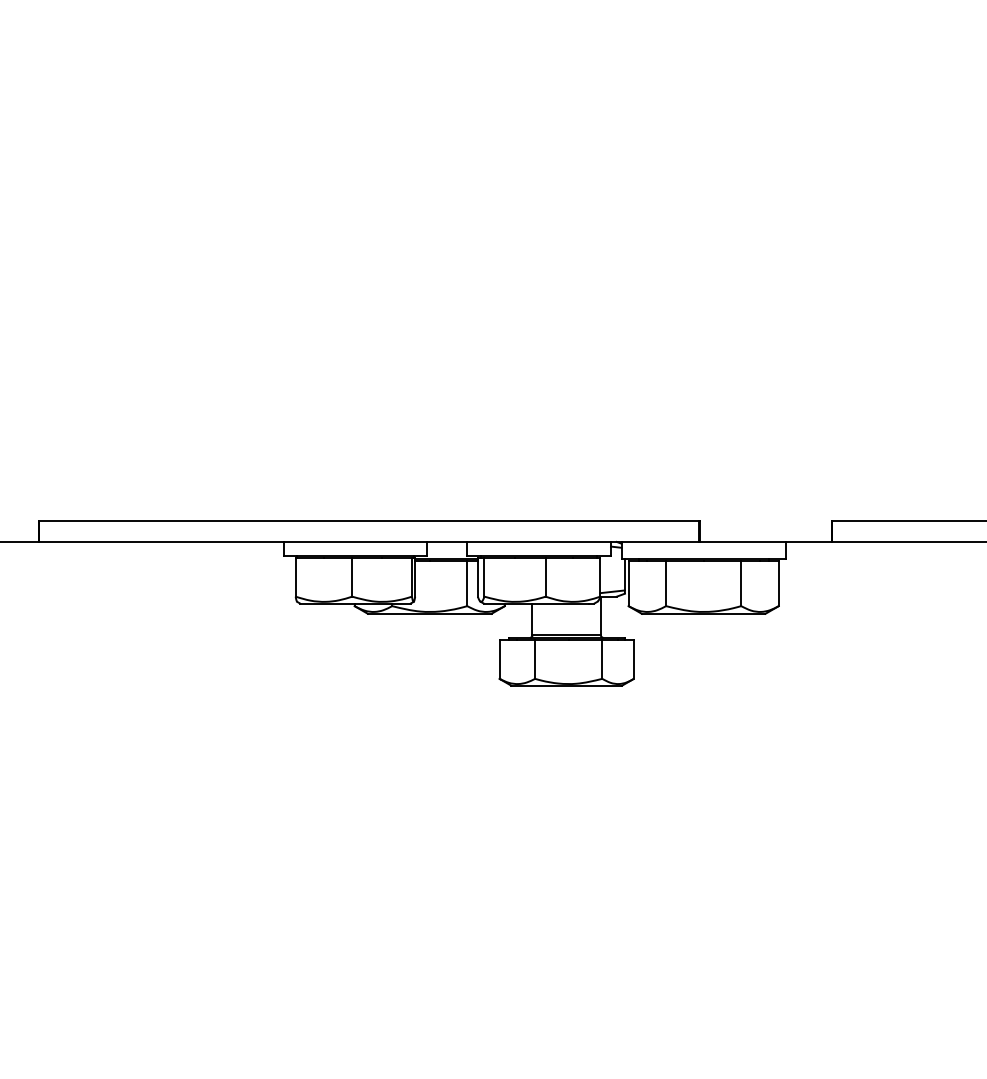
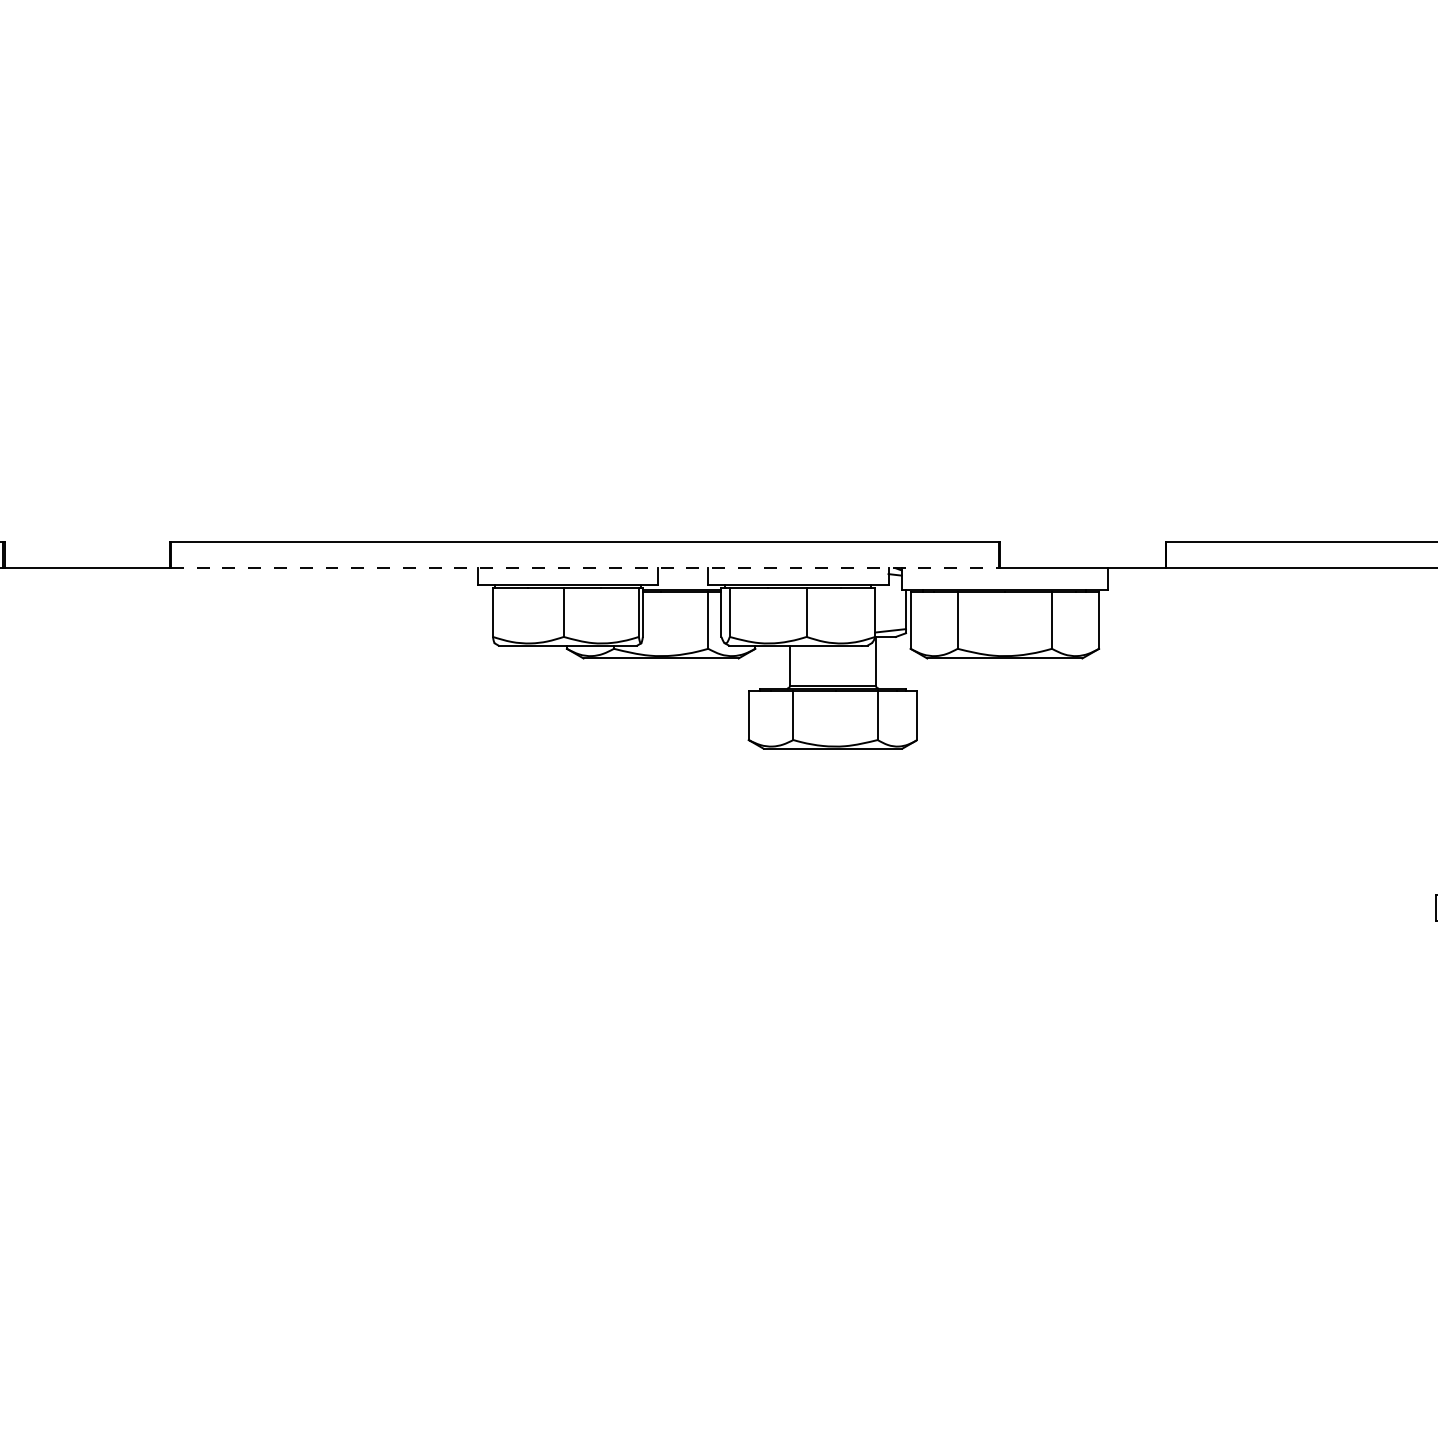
line: (368, 542) -> (584, 568), solid -> dashed

